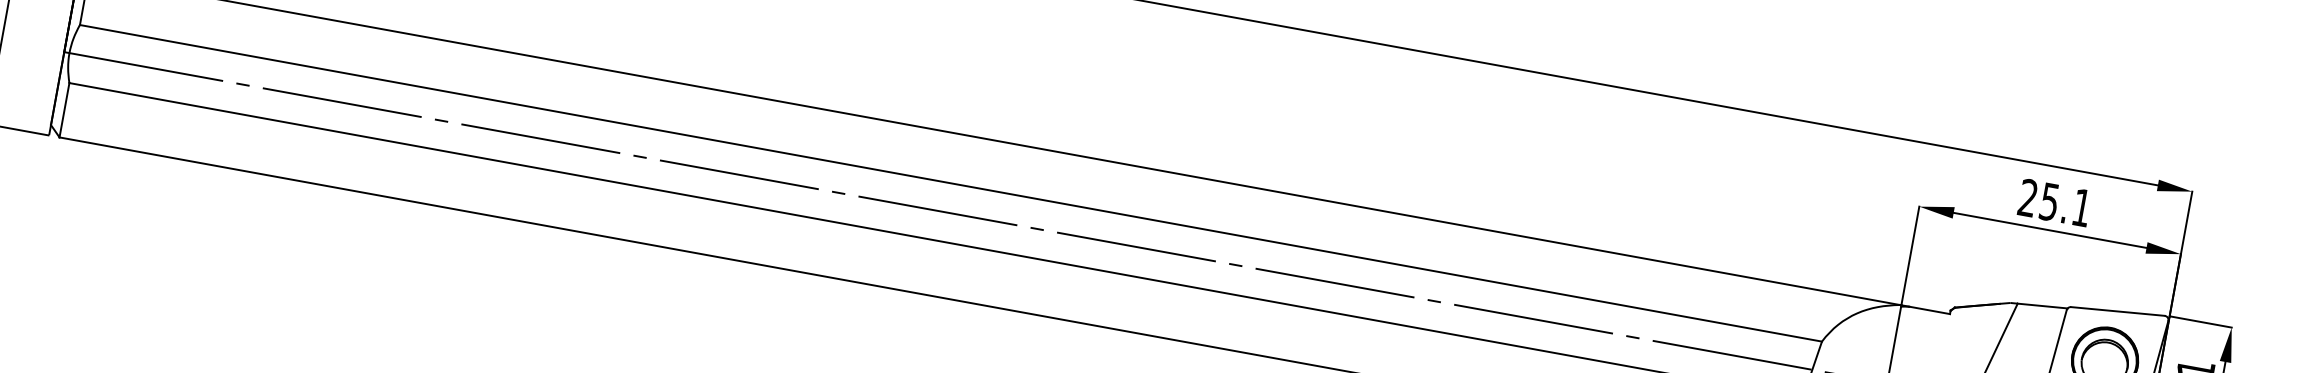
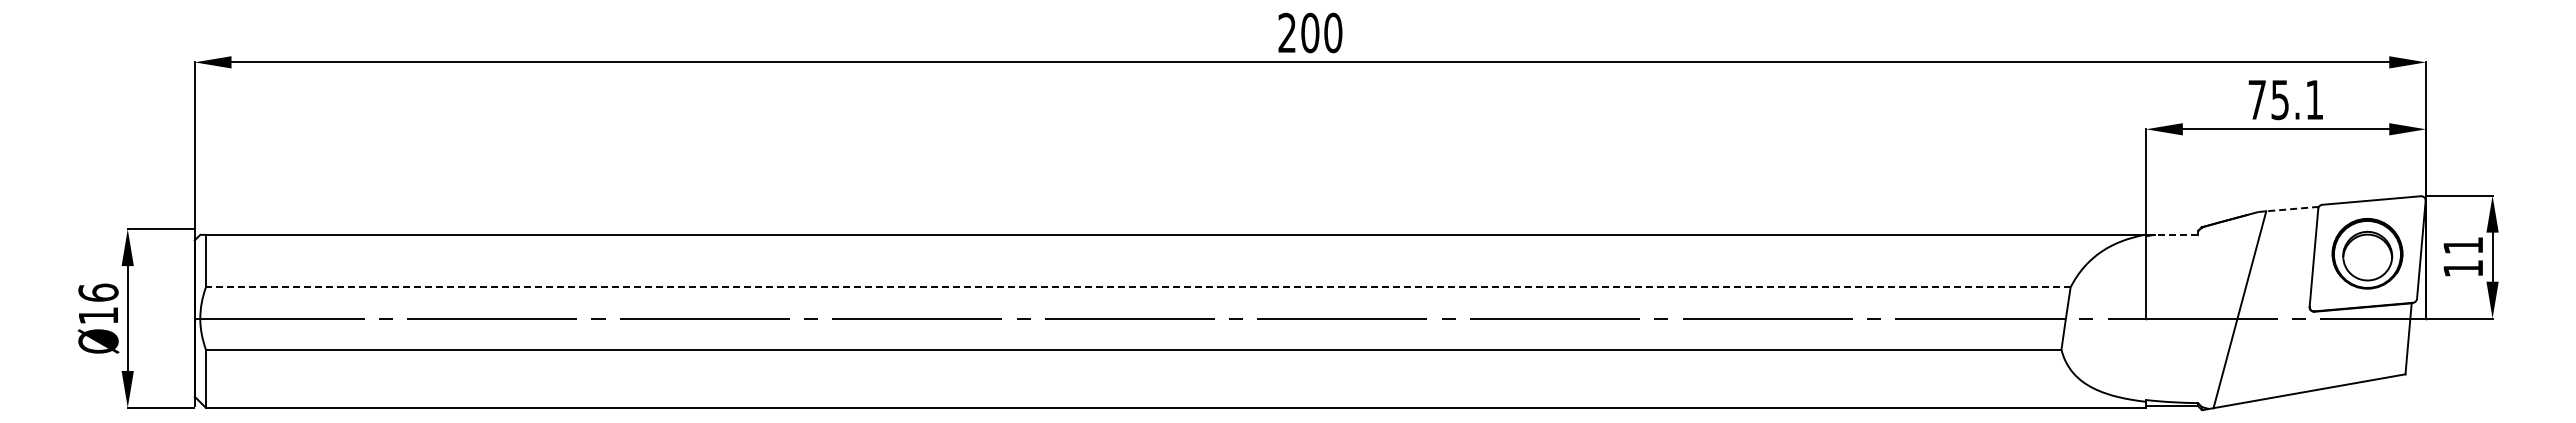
line: (950, 183) -> (1137, 287), solid -> dashed
text: (2027, 197) -> (2256, 99), 25.1 -> 75.1
line: (2042, 306) -> (2292, 209), solid -> dashed
line: (1929, 310) -> (2176, 234), solid -> dashed

